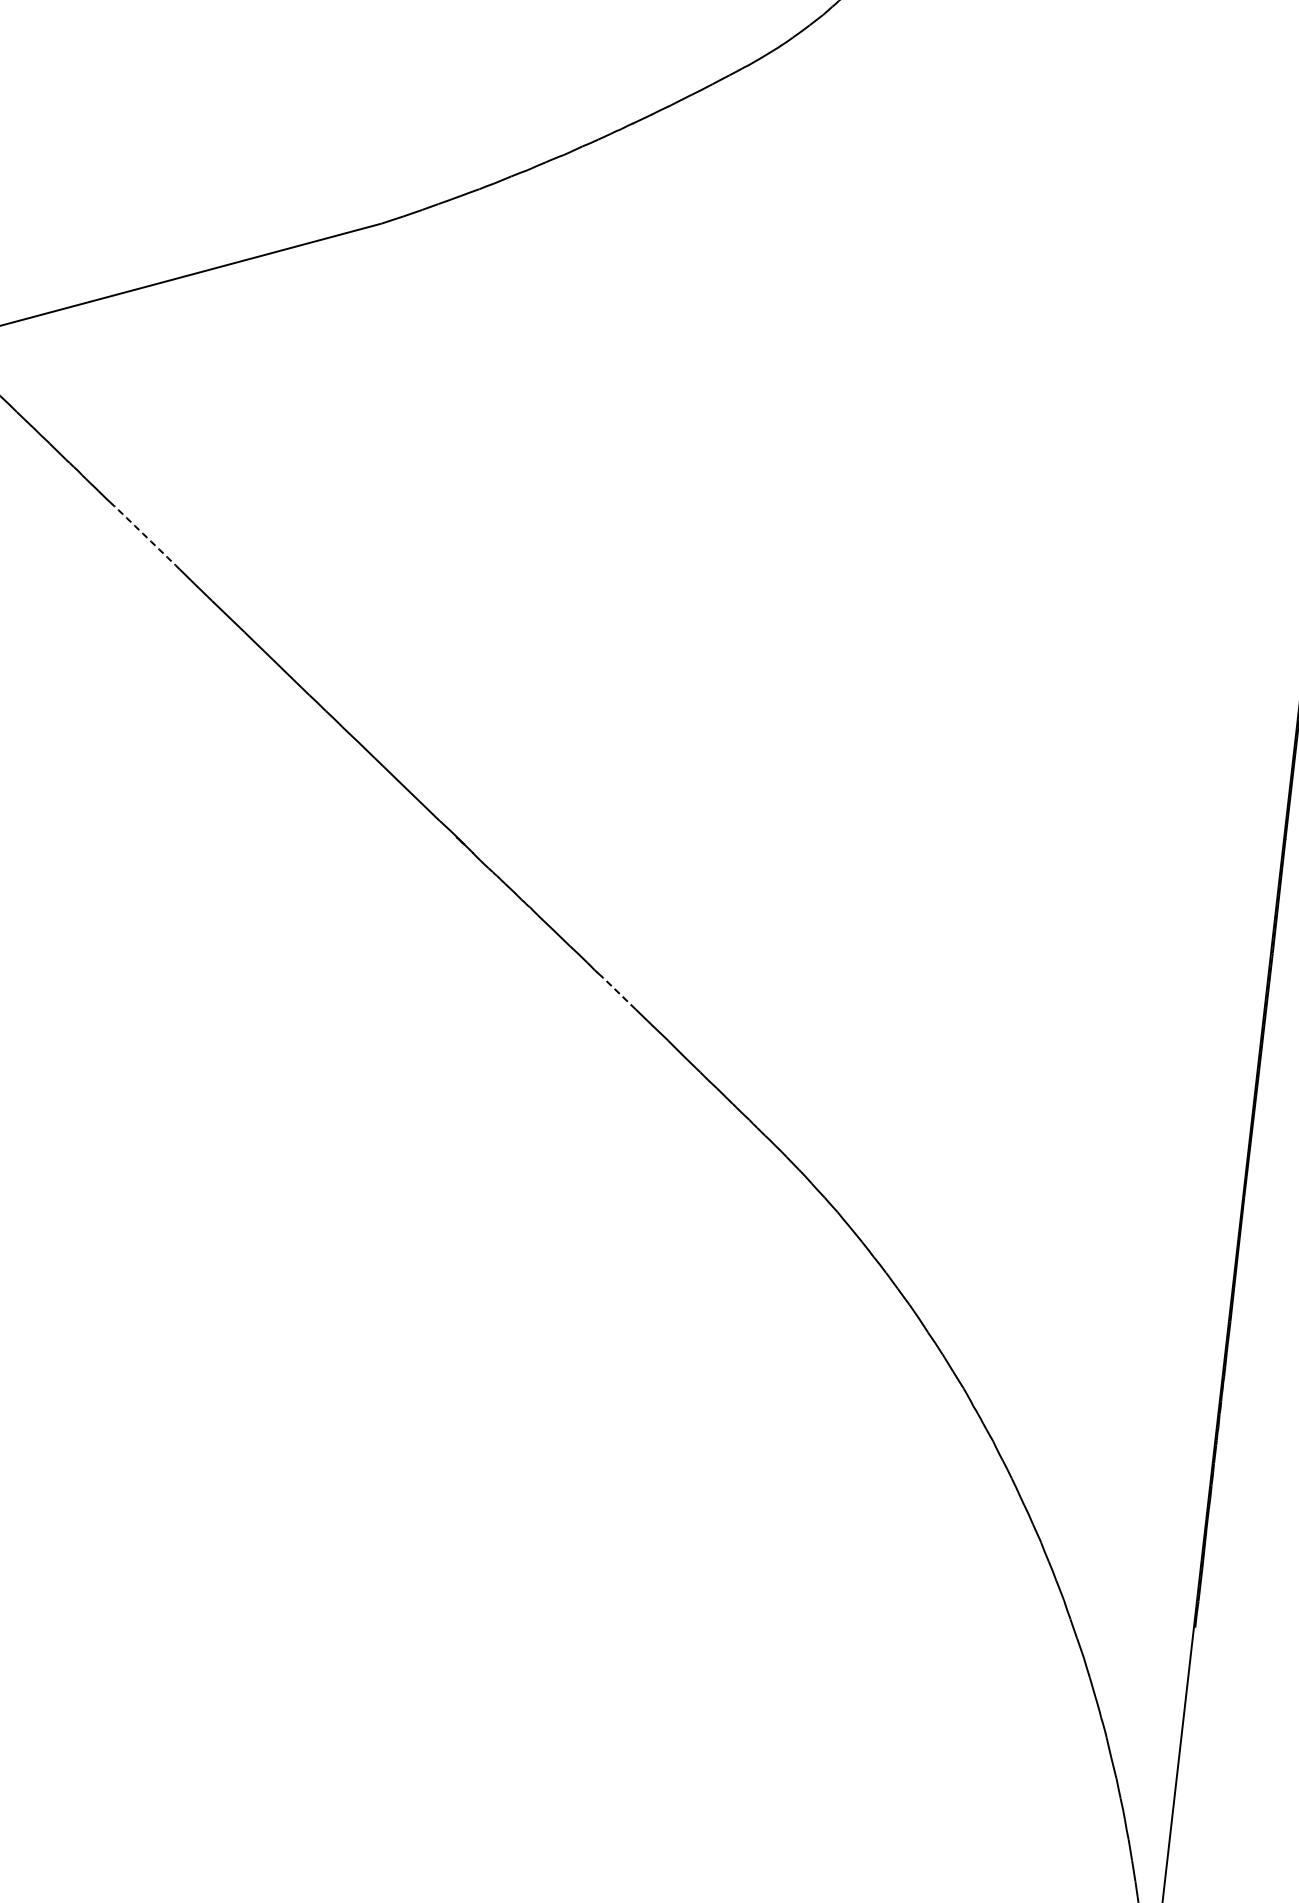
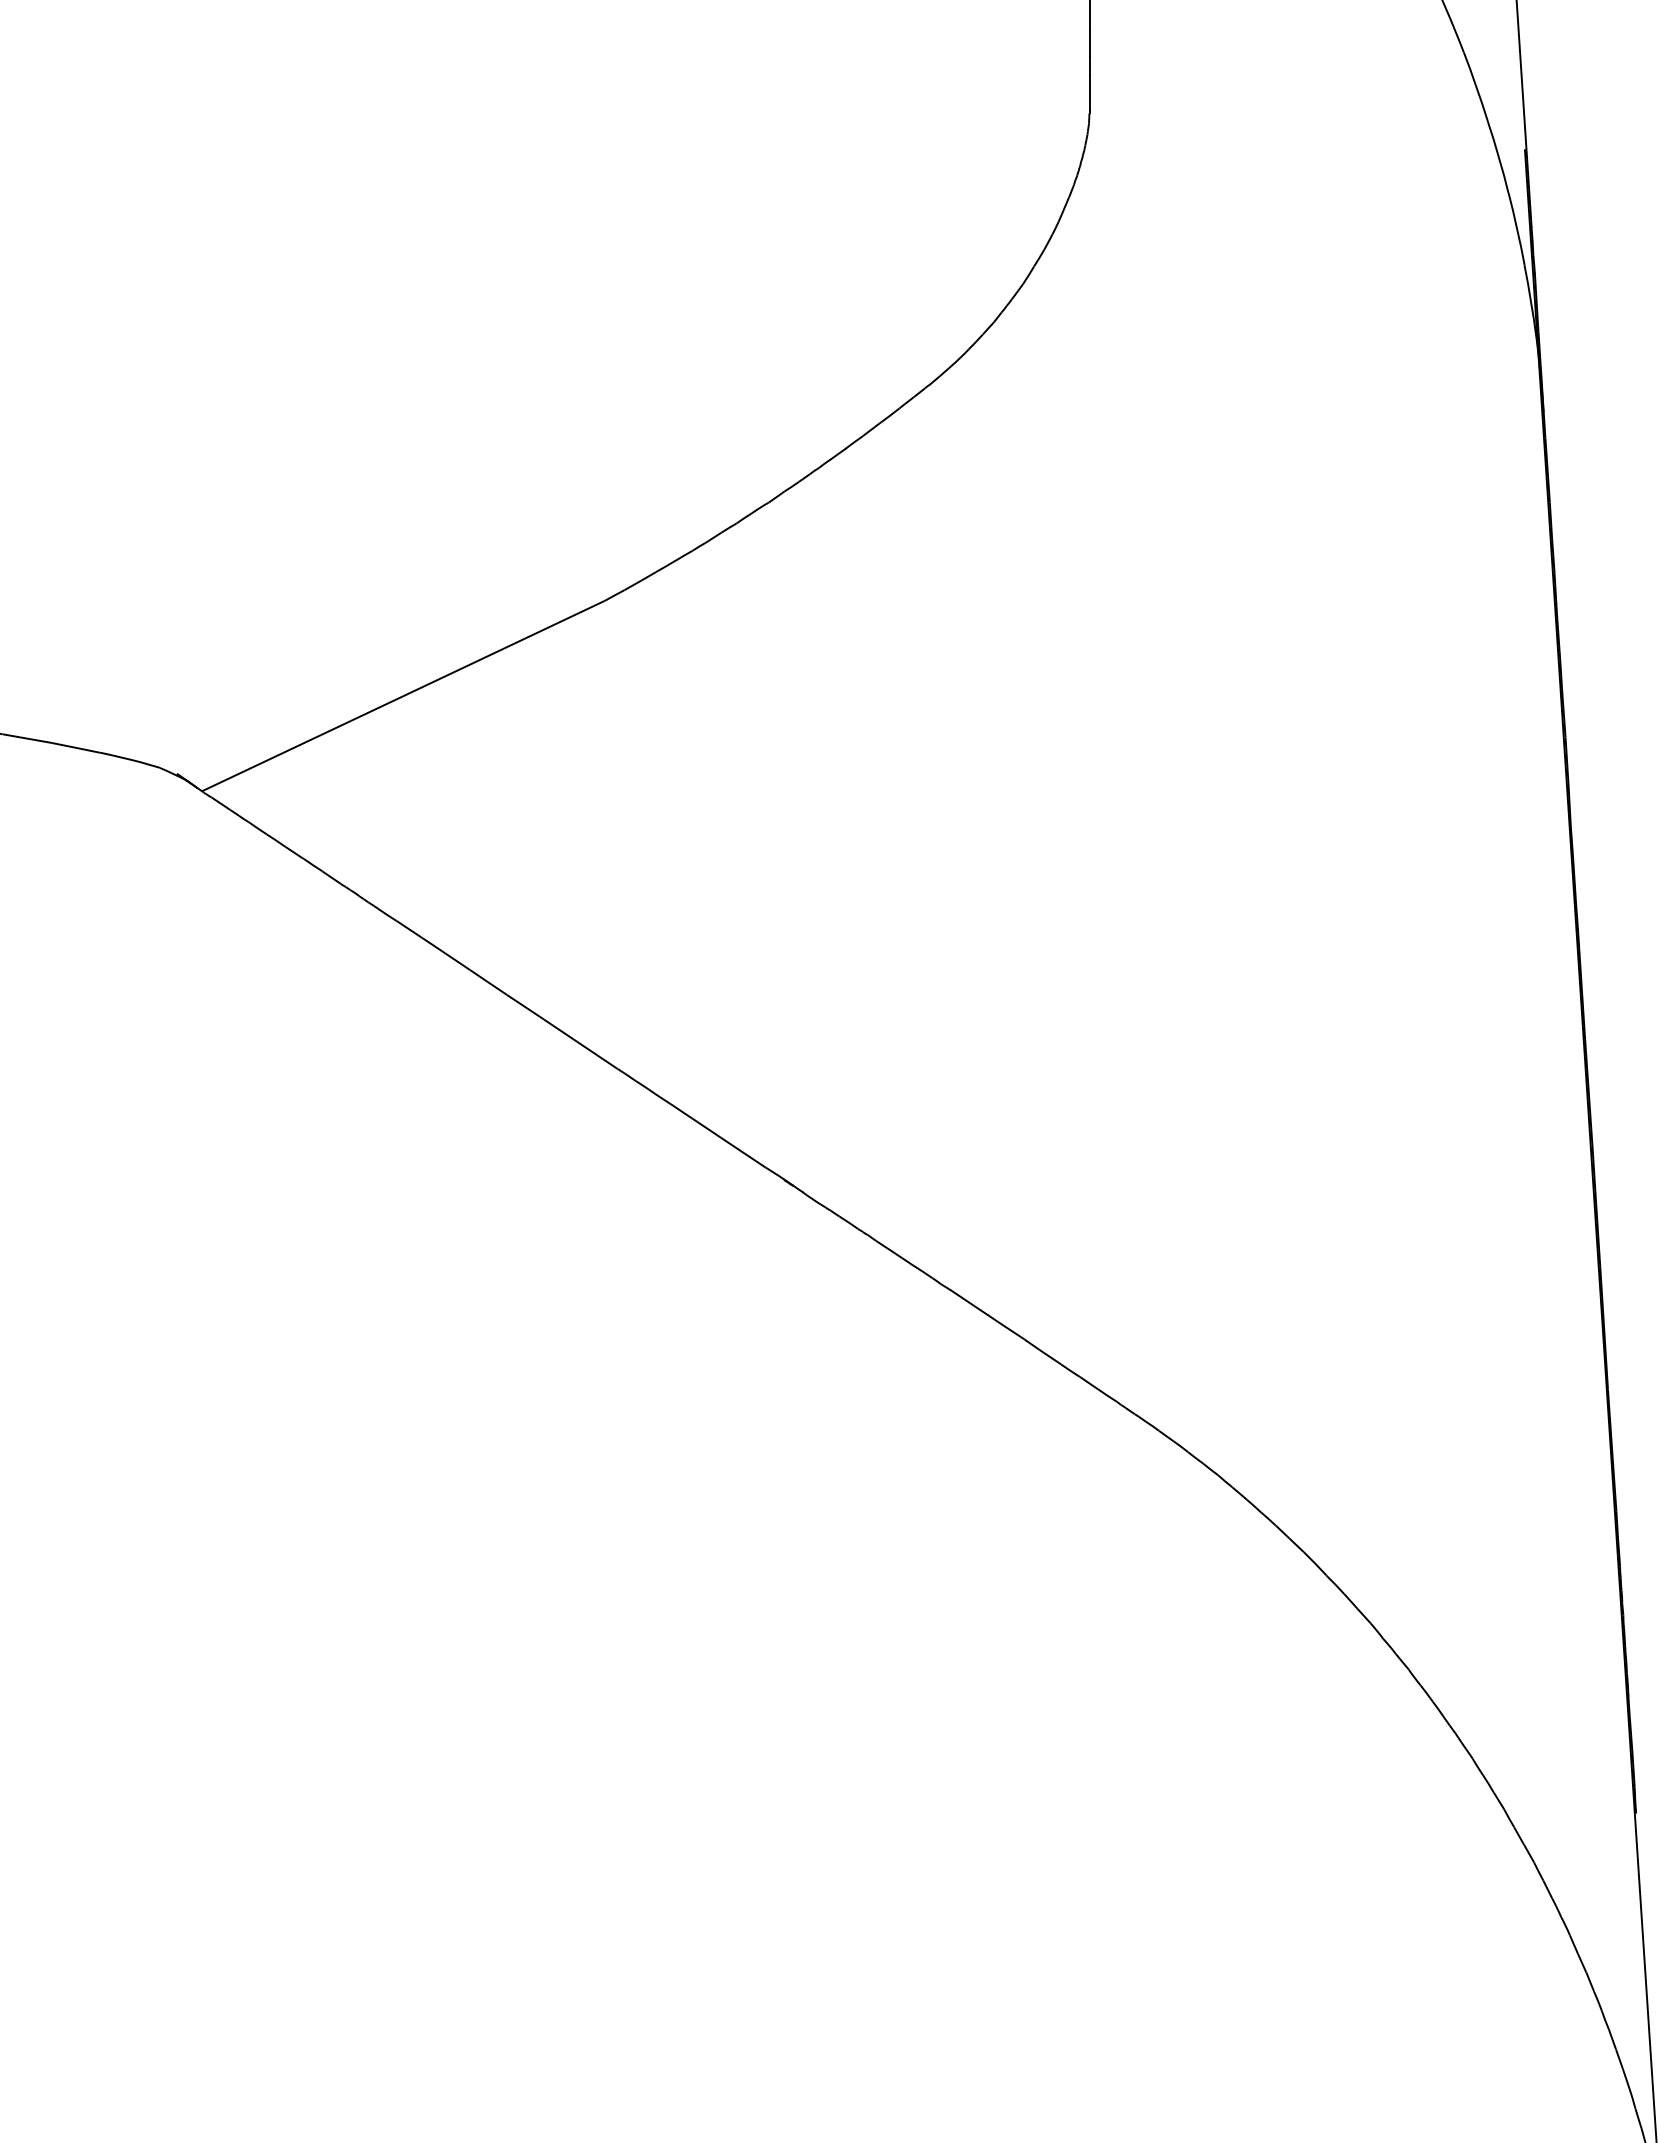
arc: (147, 537) -> (433, 945), dashed -> solid
line: (618, 993) -> (968, 1302), dashed -> solid

